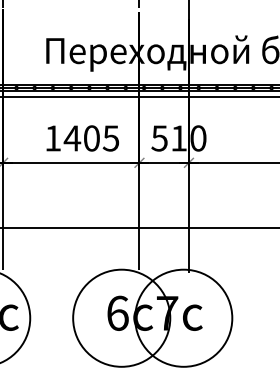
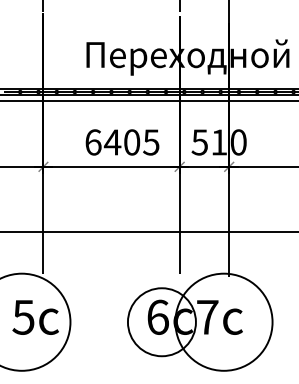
text: (53, 138) -> (93, 142), 1405 -> 6405
circle: (121, 317) -> (161, 321), size x0.7

